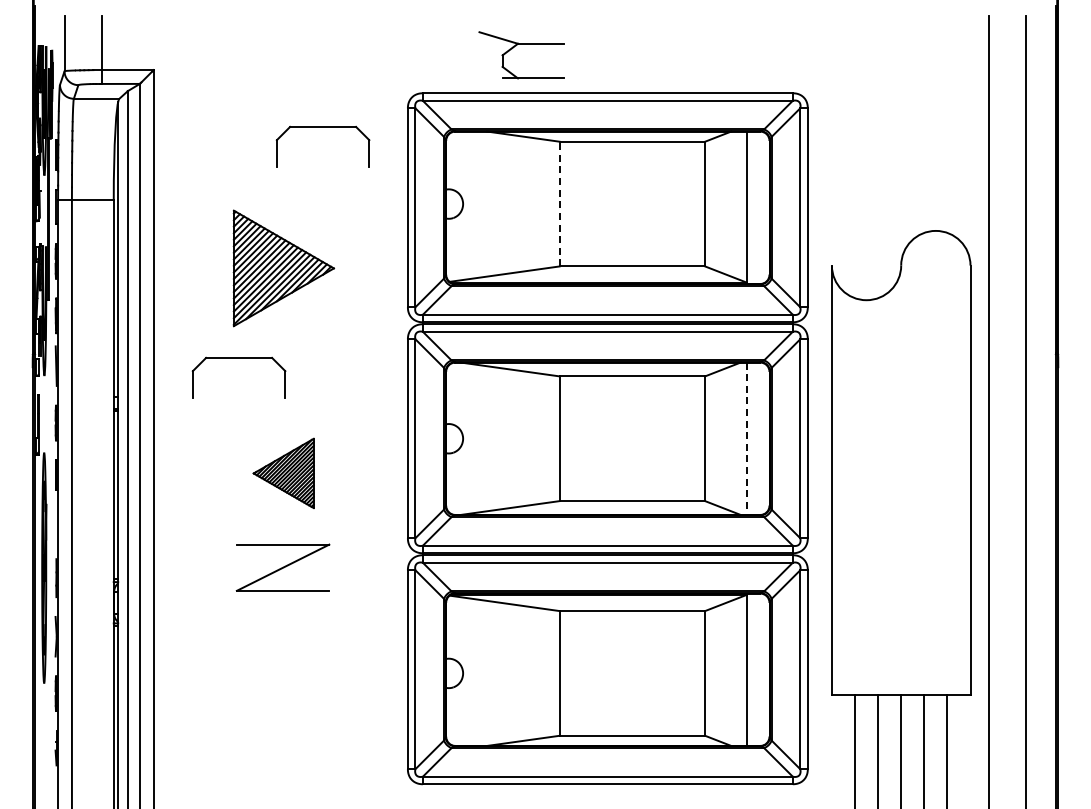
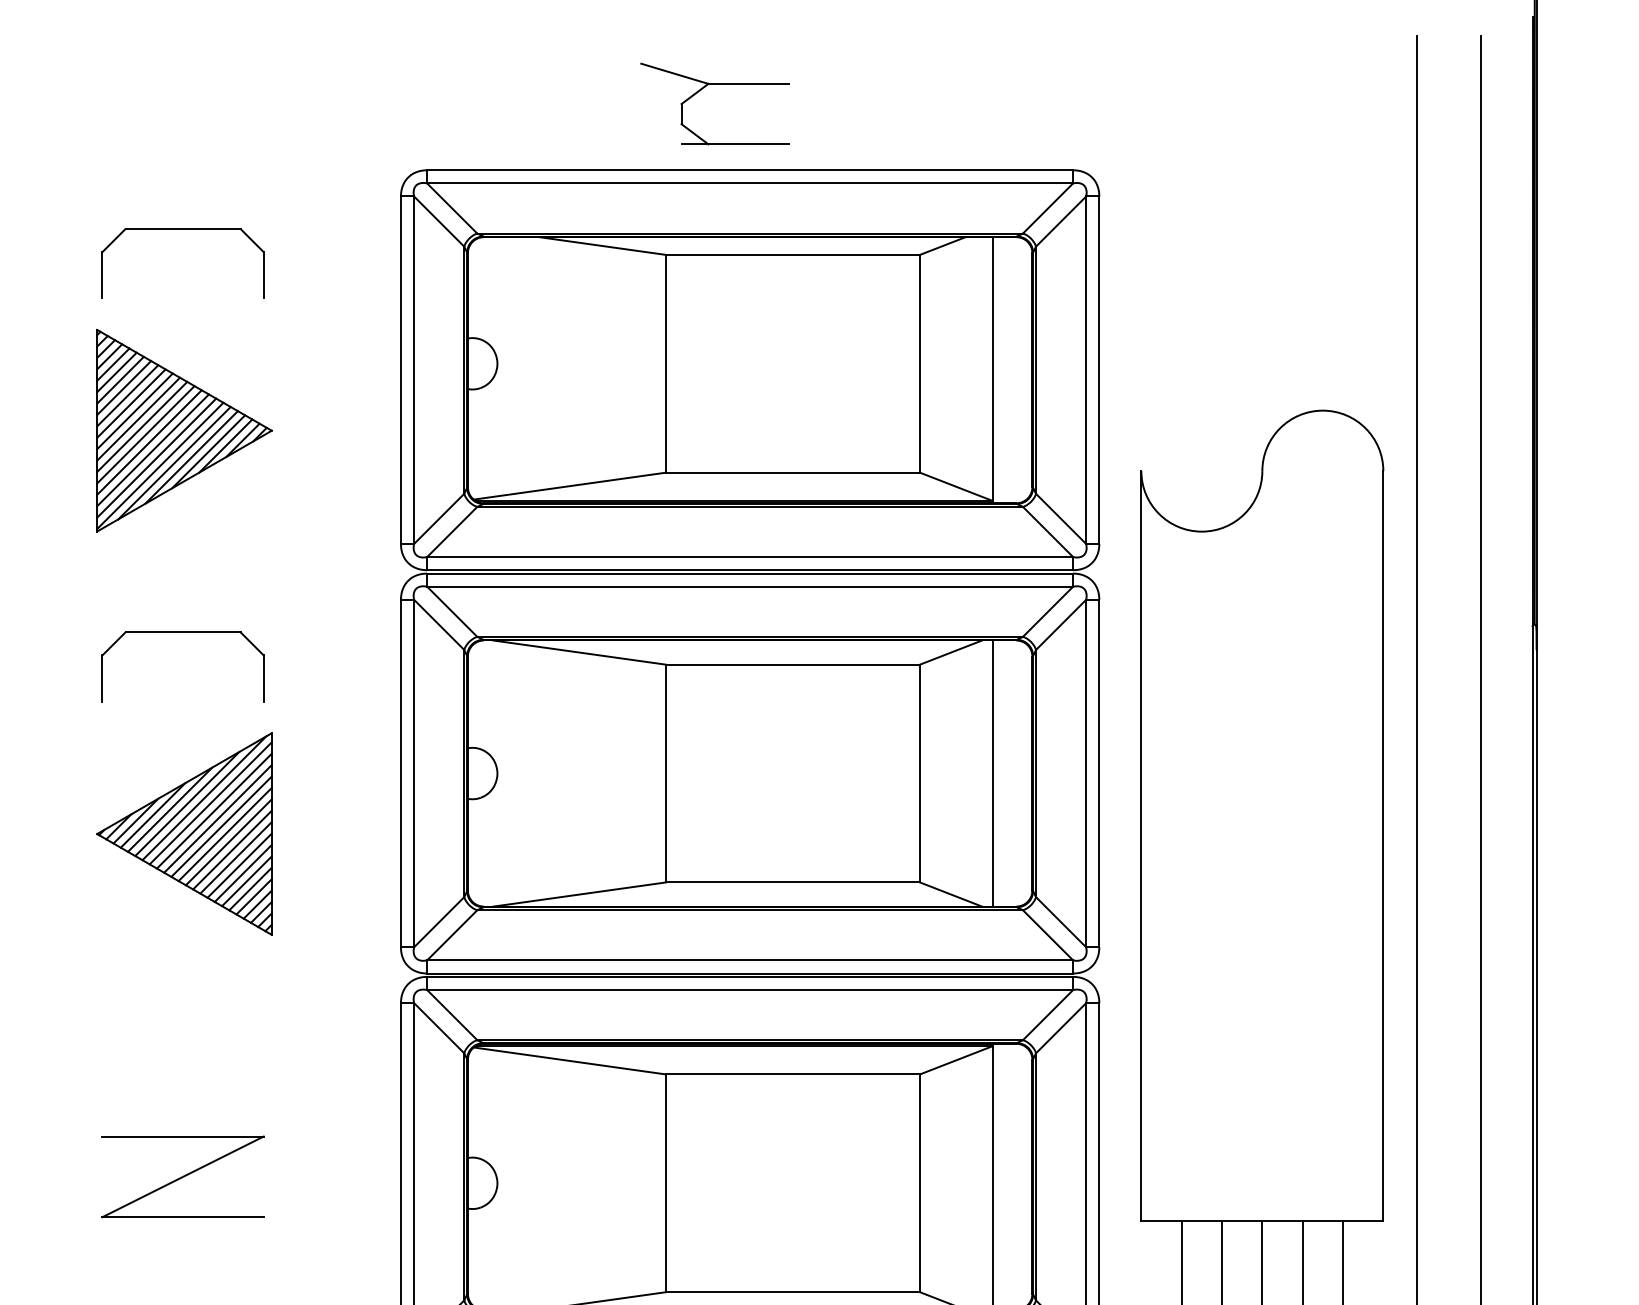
part: (516, 46) -> (705, 88), moved
part: (322, 127) -> (182, 230), moved
line: (559, 203) -> (665, 362), dashed -> solid
part: (283, 268) -> (183, 430), moved
part: (238, 358) -> (182, 633), moved
line: (746, 439) -> (992, 774), dashed -> solid
part: (283, 473) -> (183, 834), size x1.67
part: (282, 567) -> (182, 1176), moved

